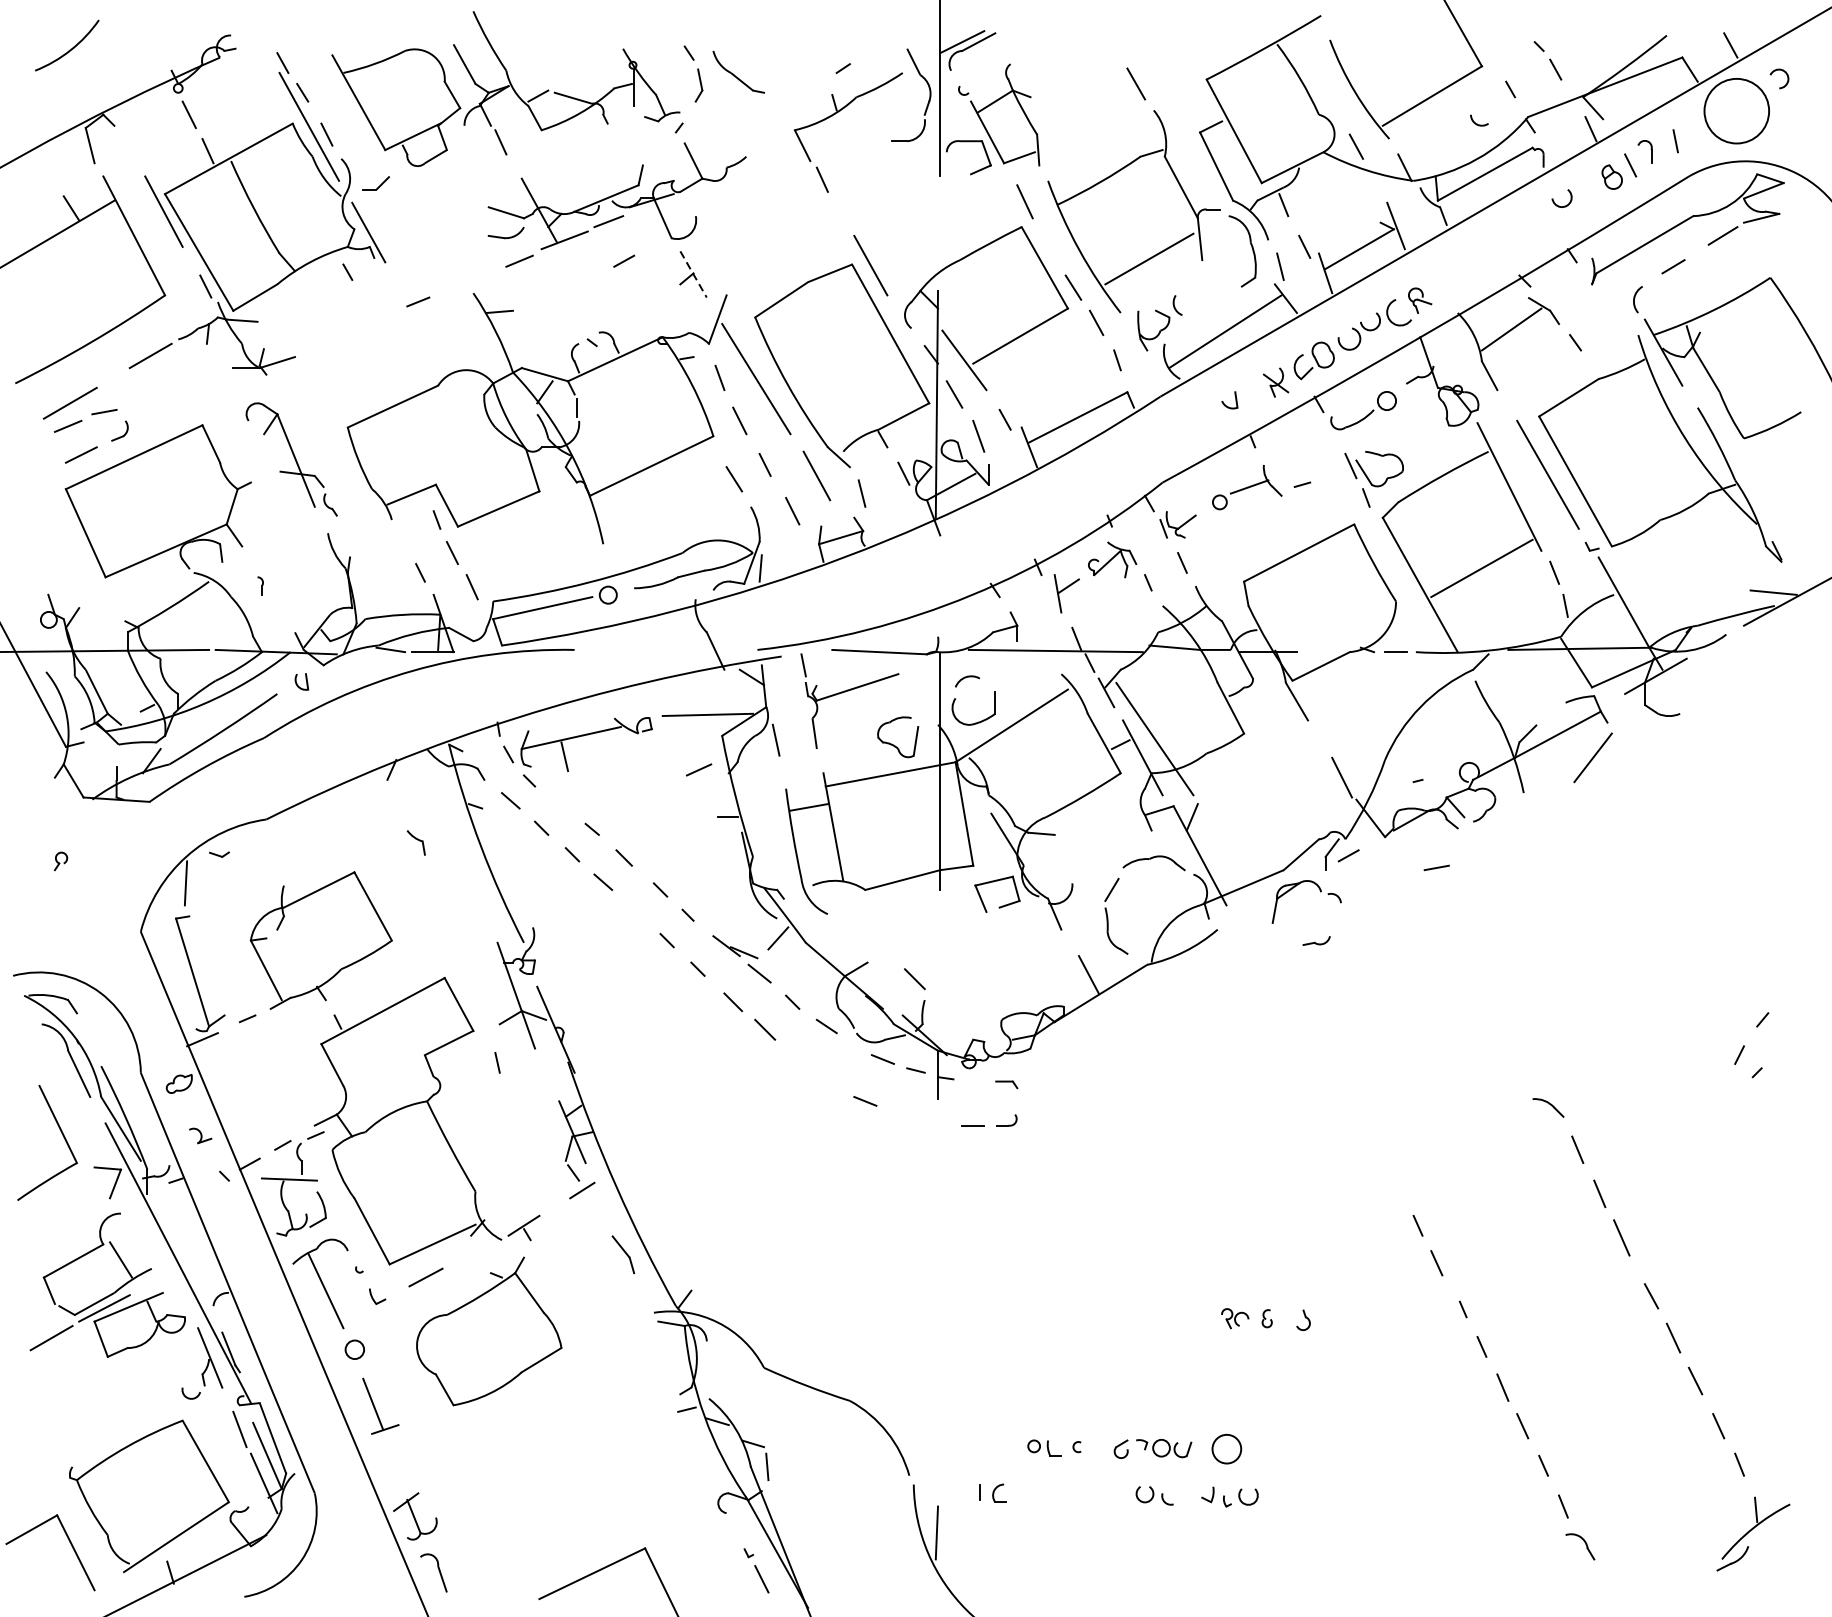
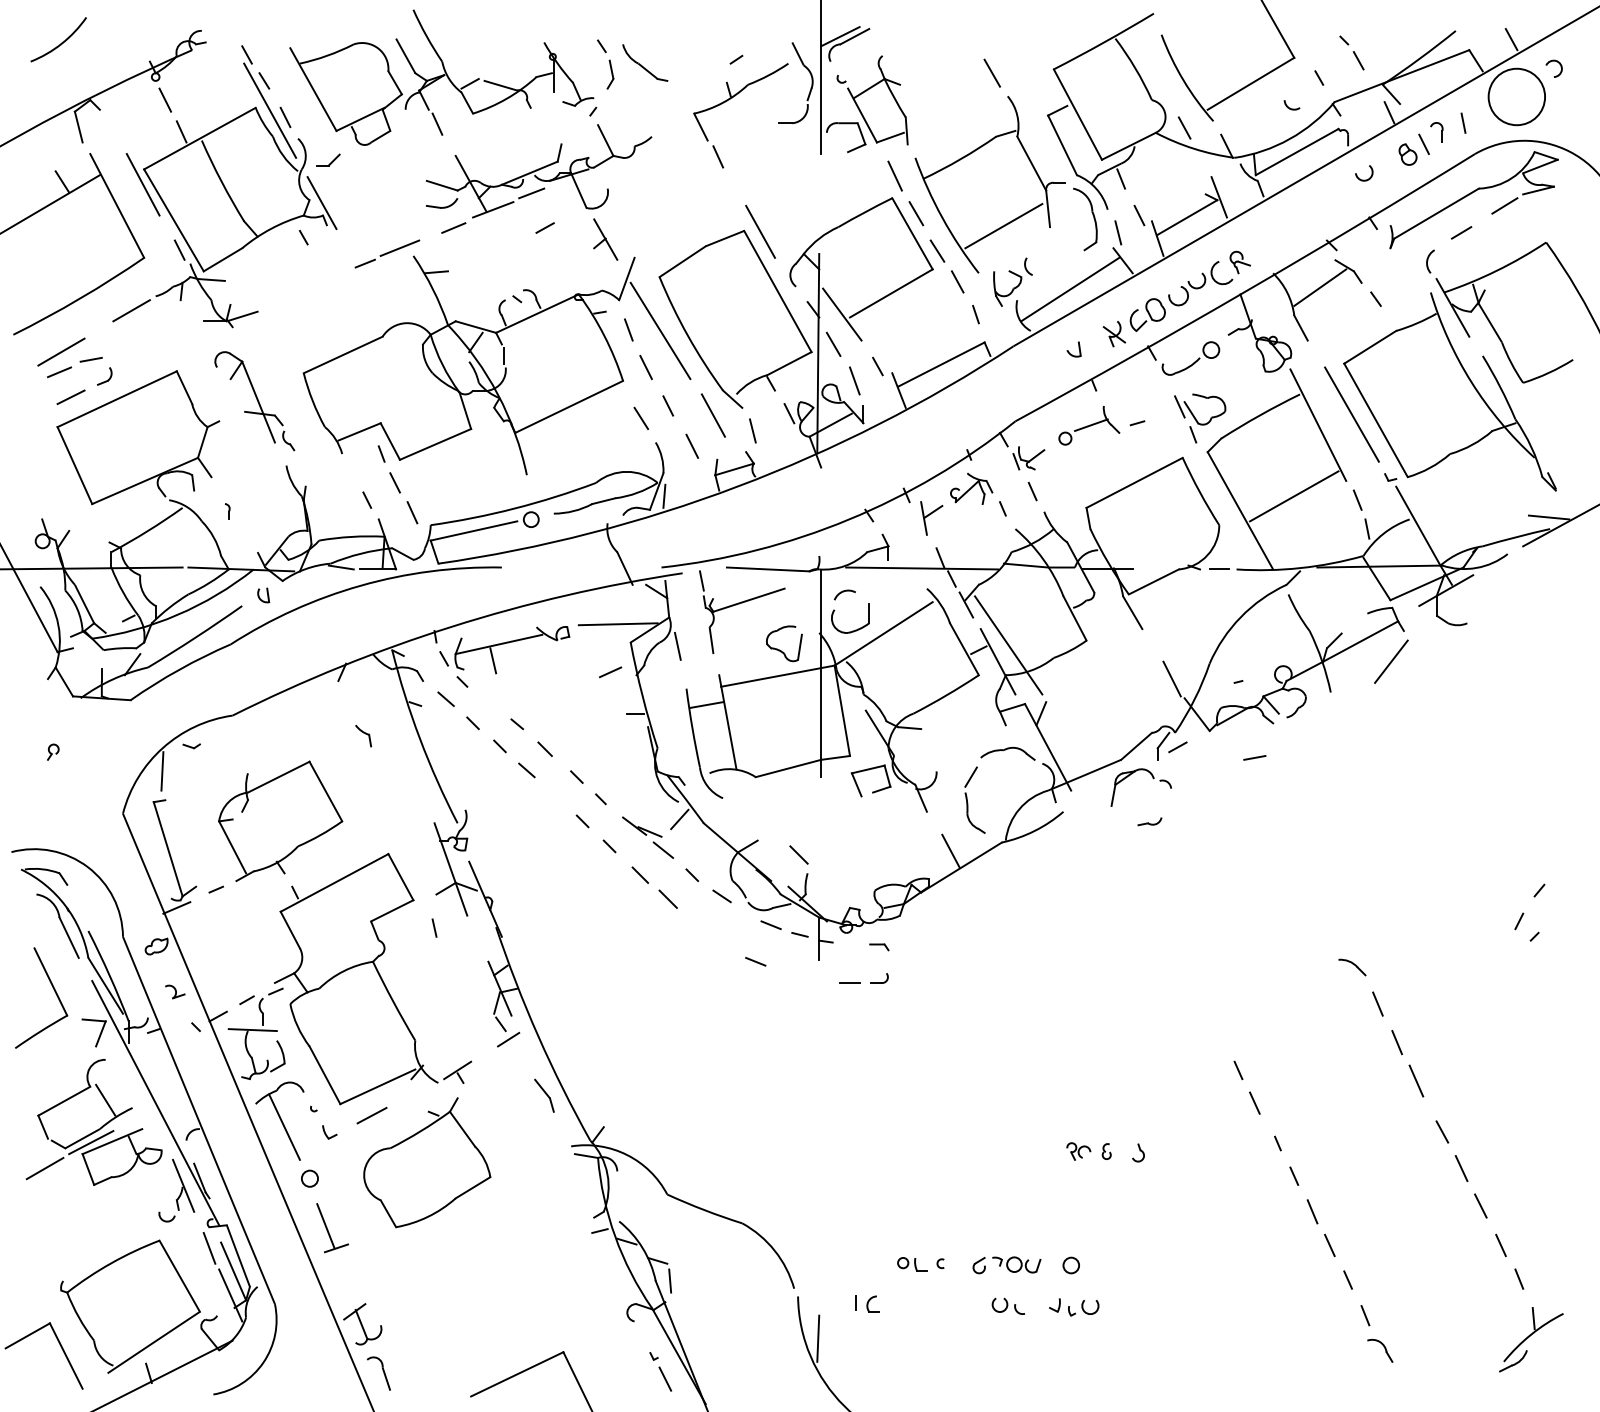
line: (1049, 244) -> (916, 213), added
line: (693, 275) -> (605, 240), dashed -> solid
line: (457, 283) -> (399, 247), added
circle: (1225, 1449) -> (1070, 1265), size x0.62

